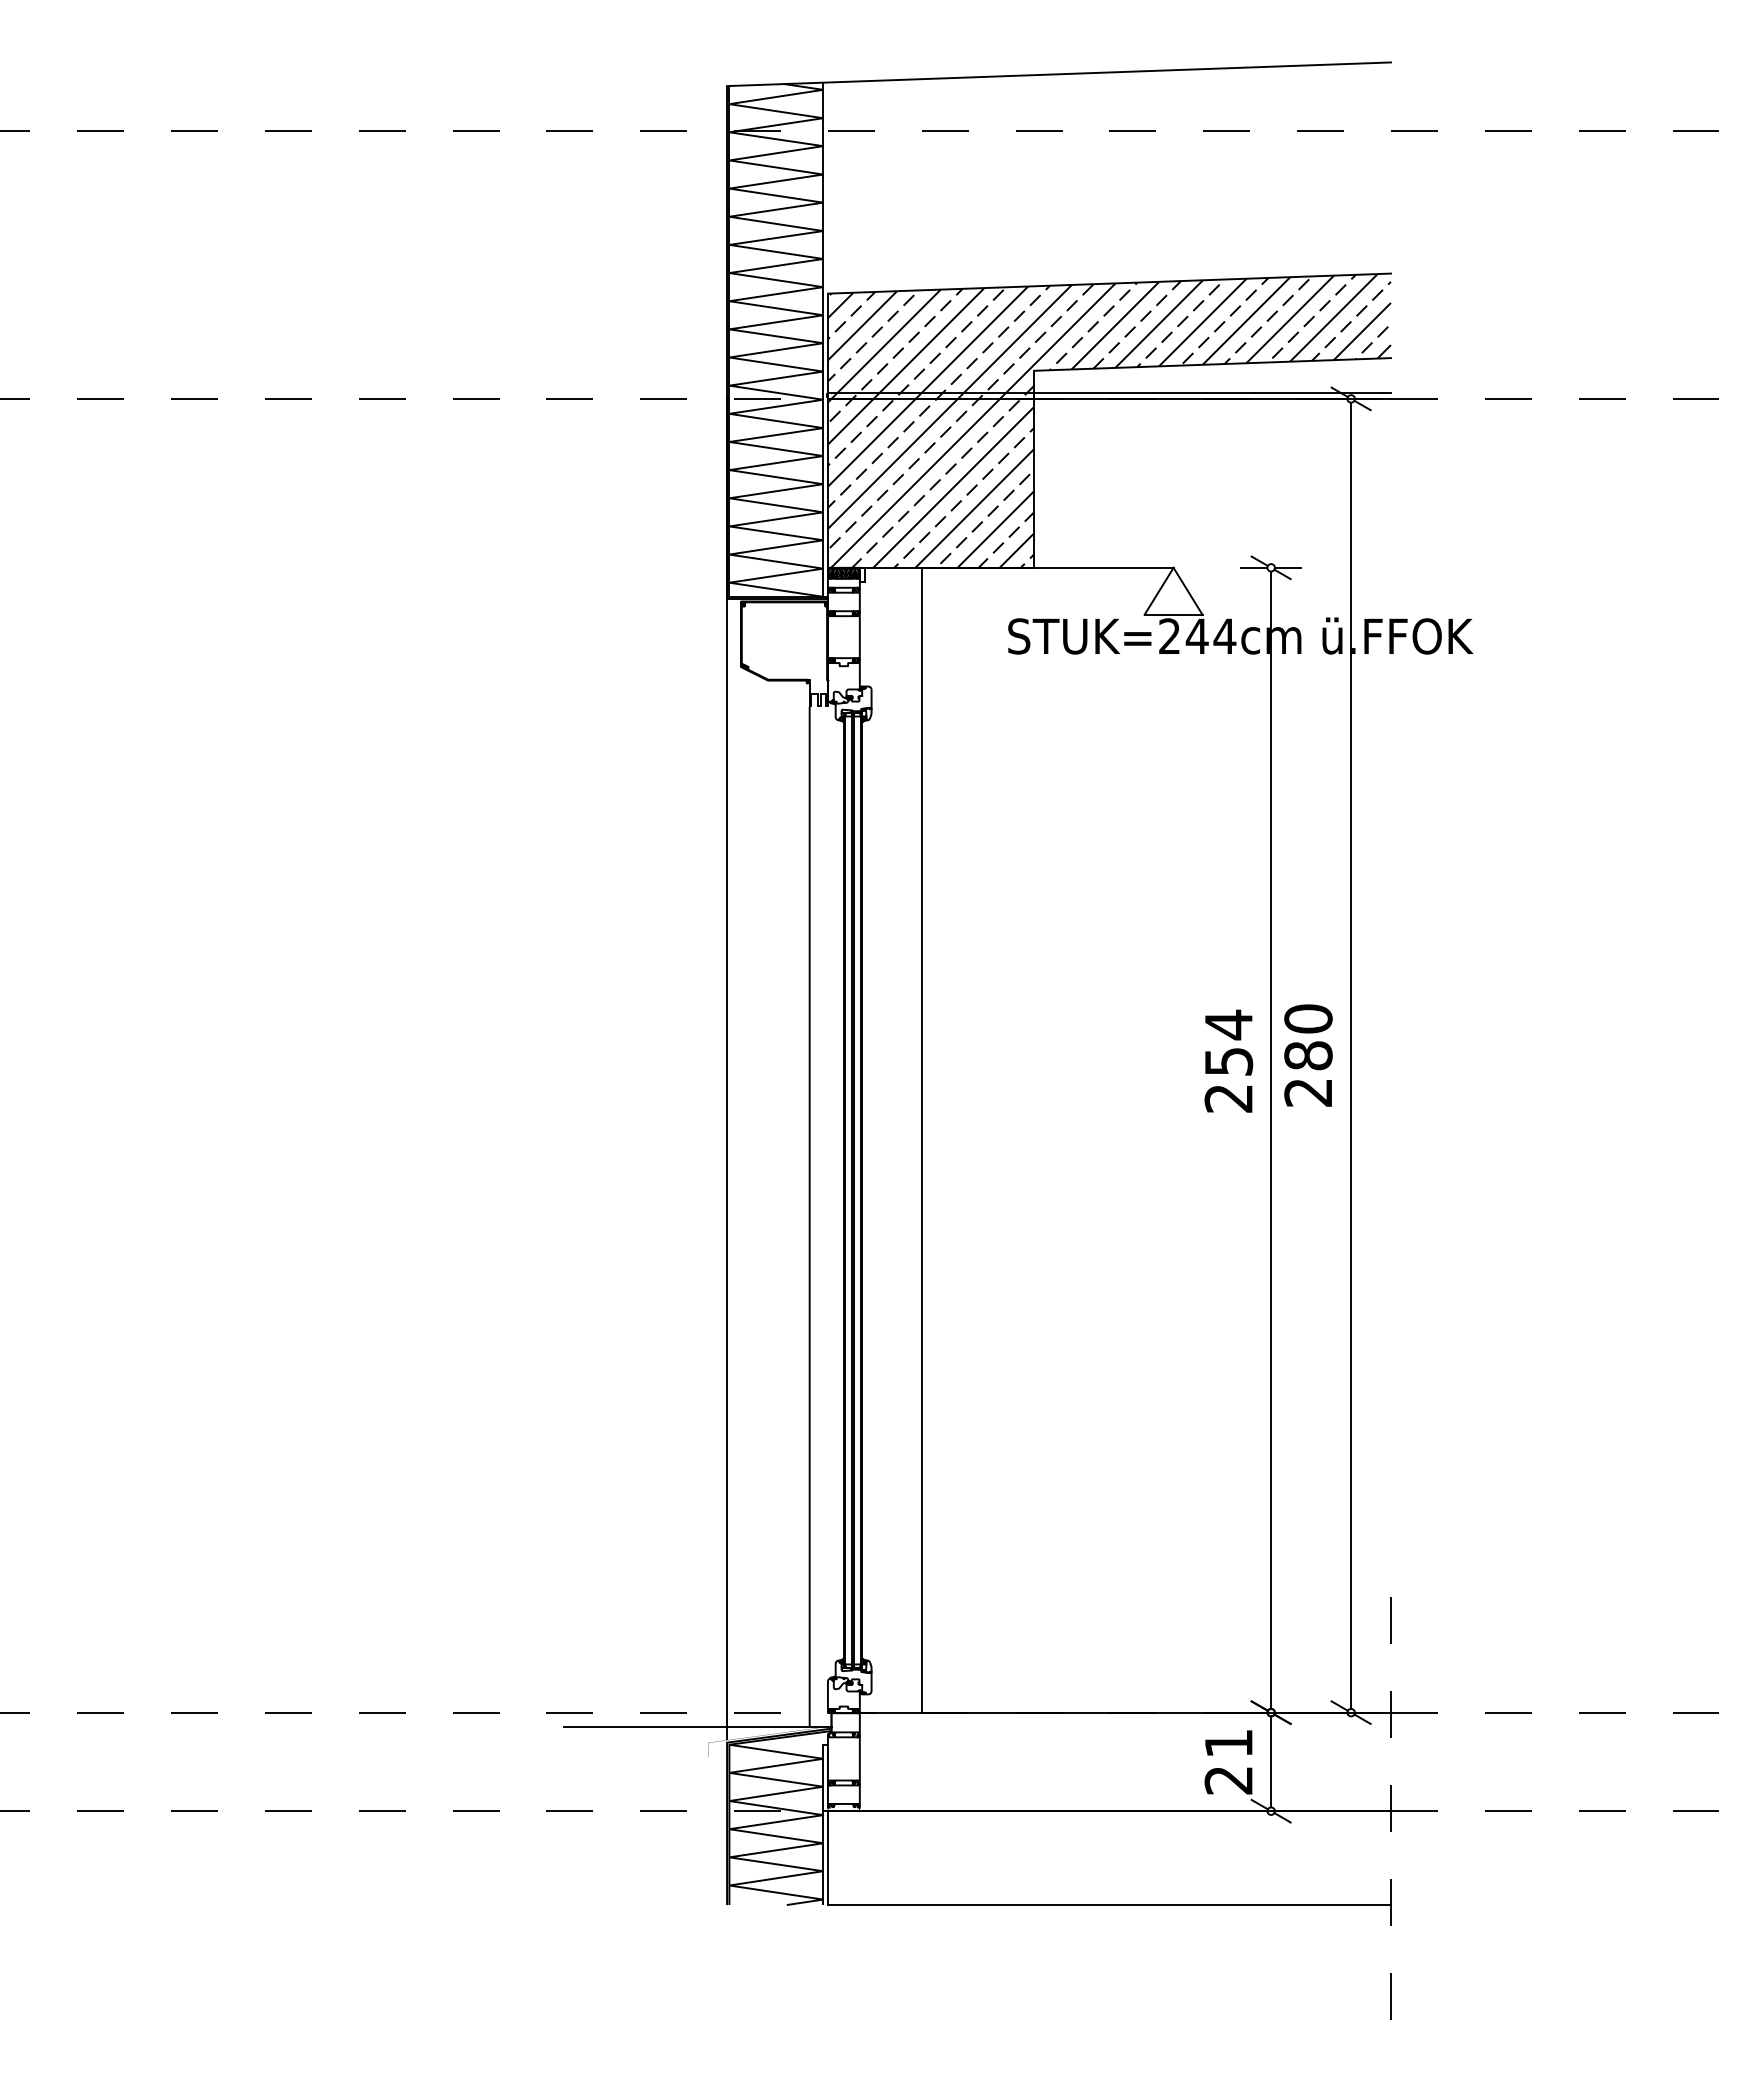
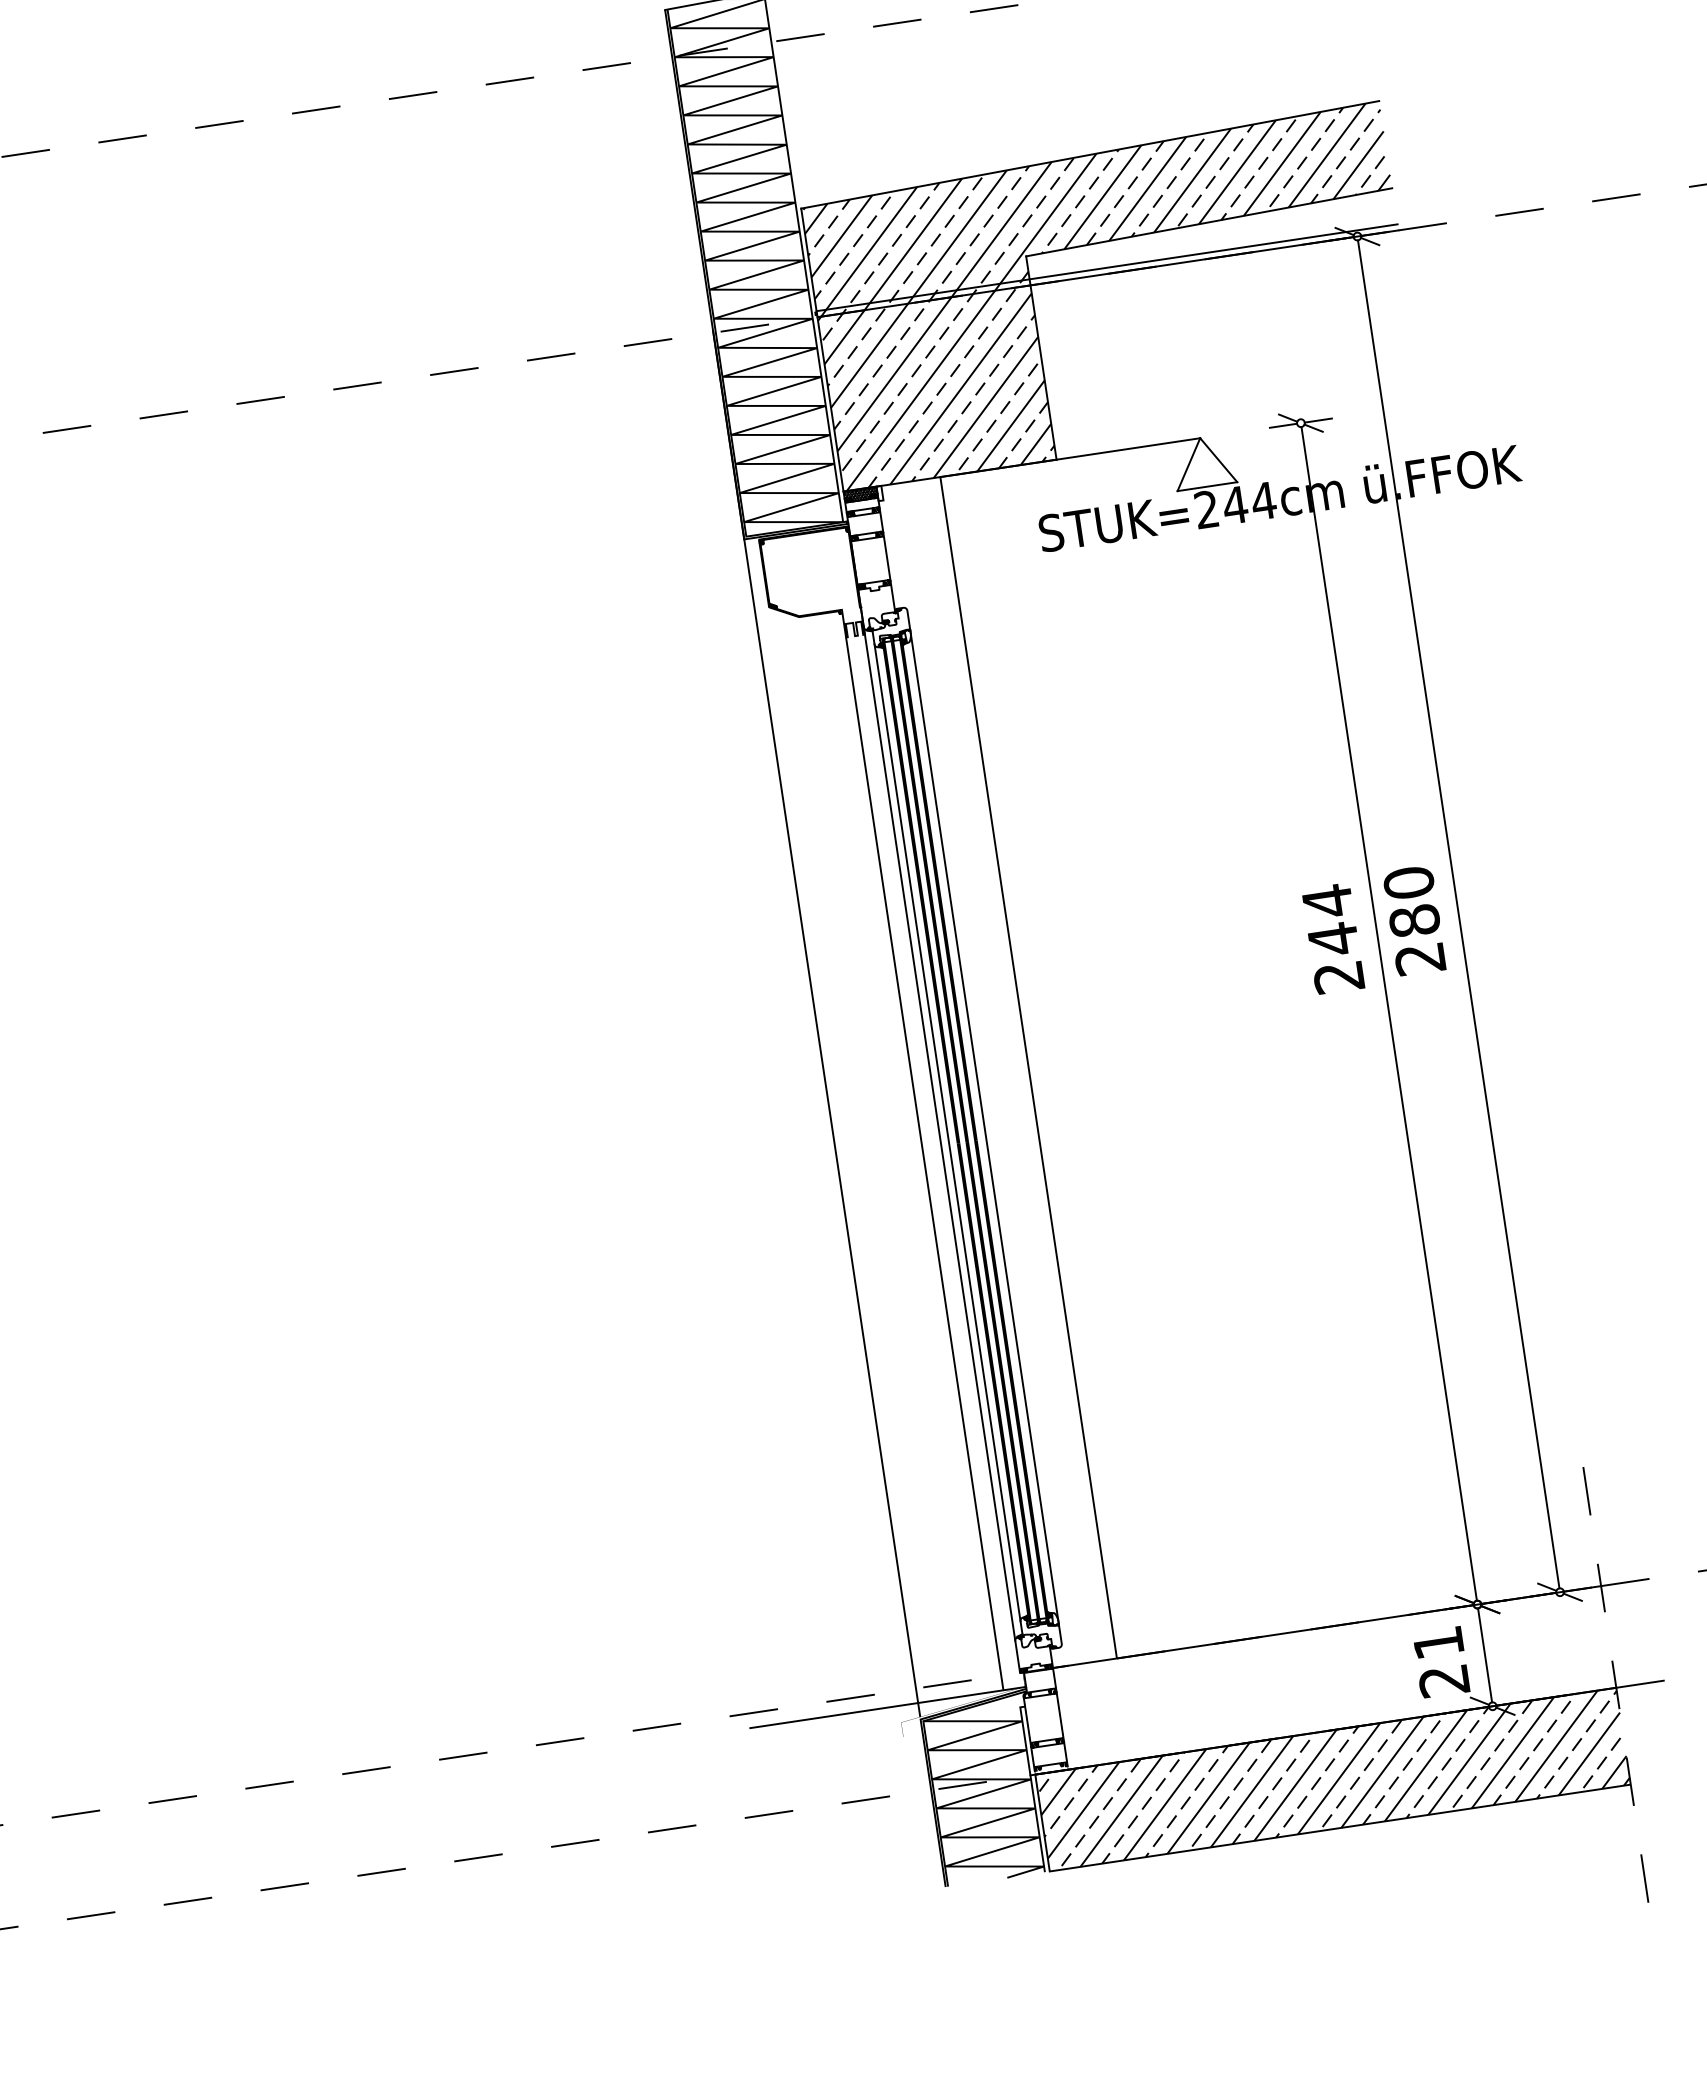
text: (1229, 1061) -> (1334, 939), 254 -> 244
line: (827, 1189) -> (938, 1133), added
line: (835, 1190) -> (947, 1132), added
line: (871, 1190) -> (984, 1127), added
hatch: (1108, 1858) -> (1332, 1780), added

